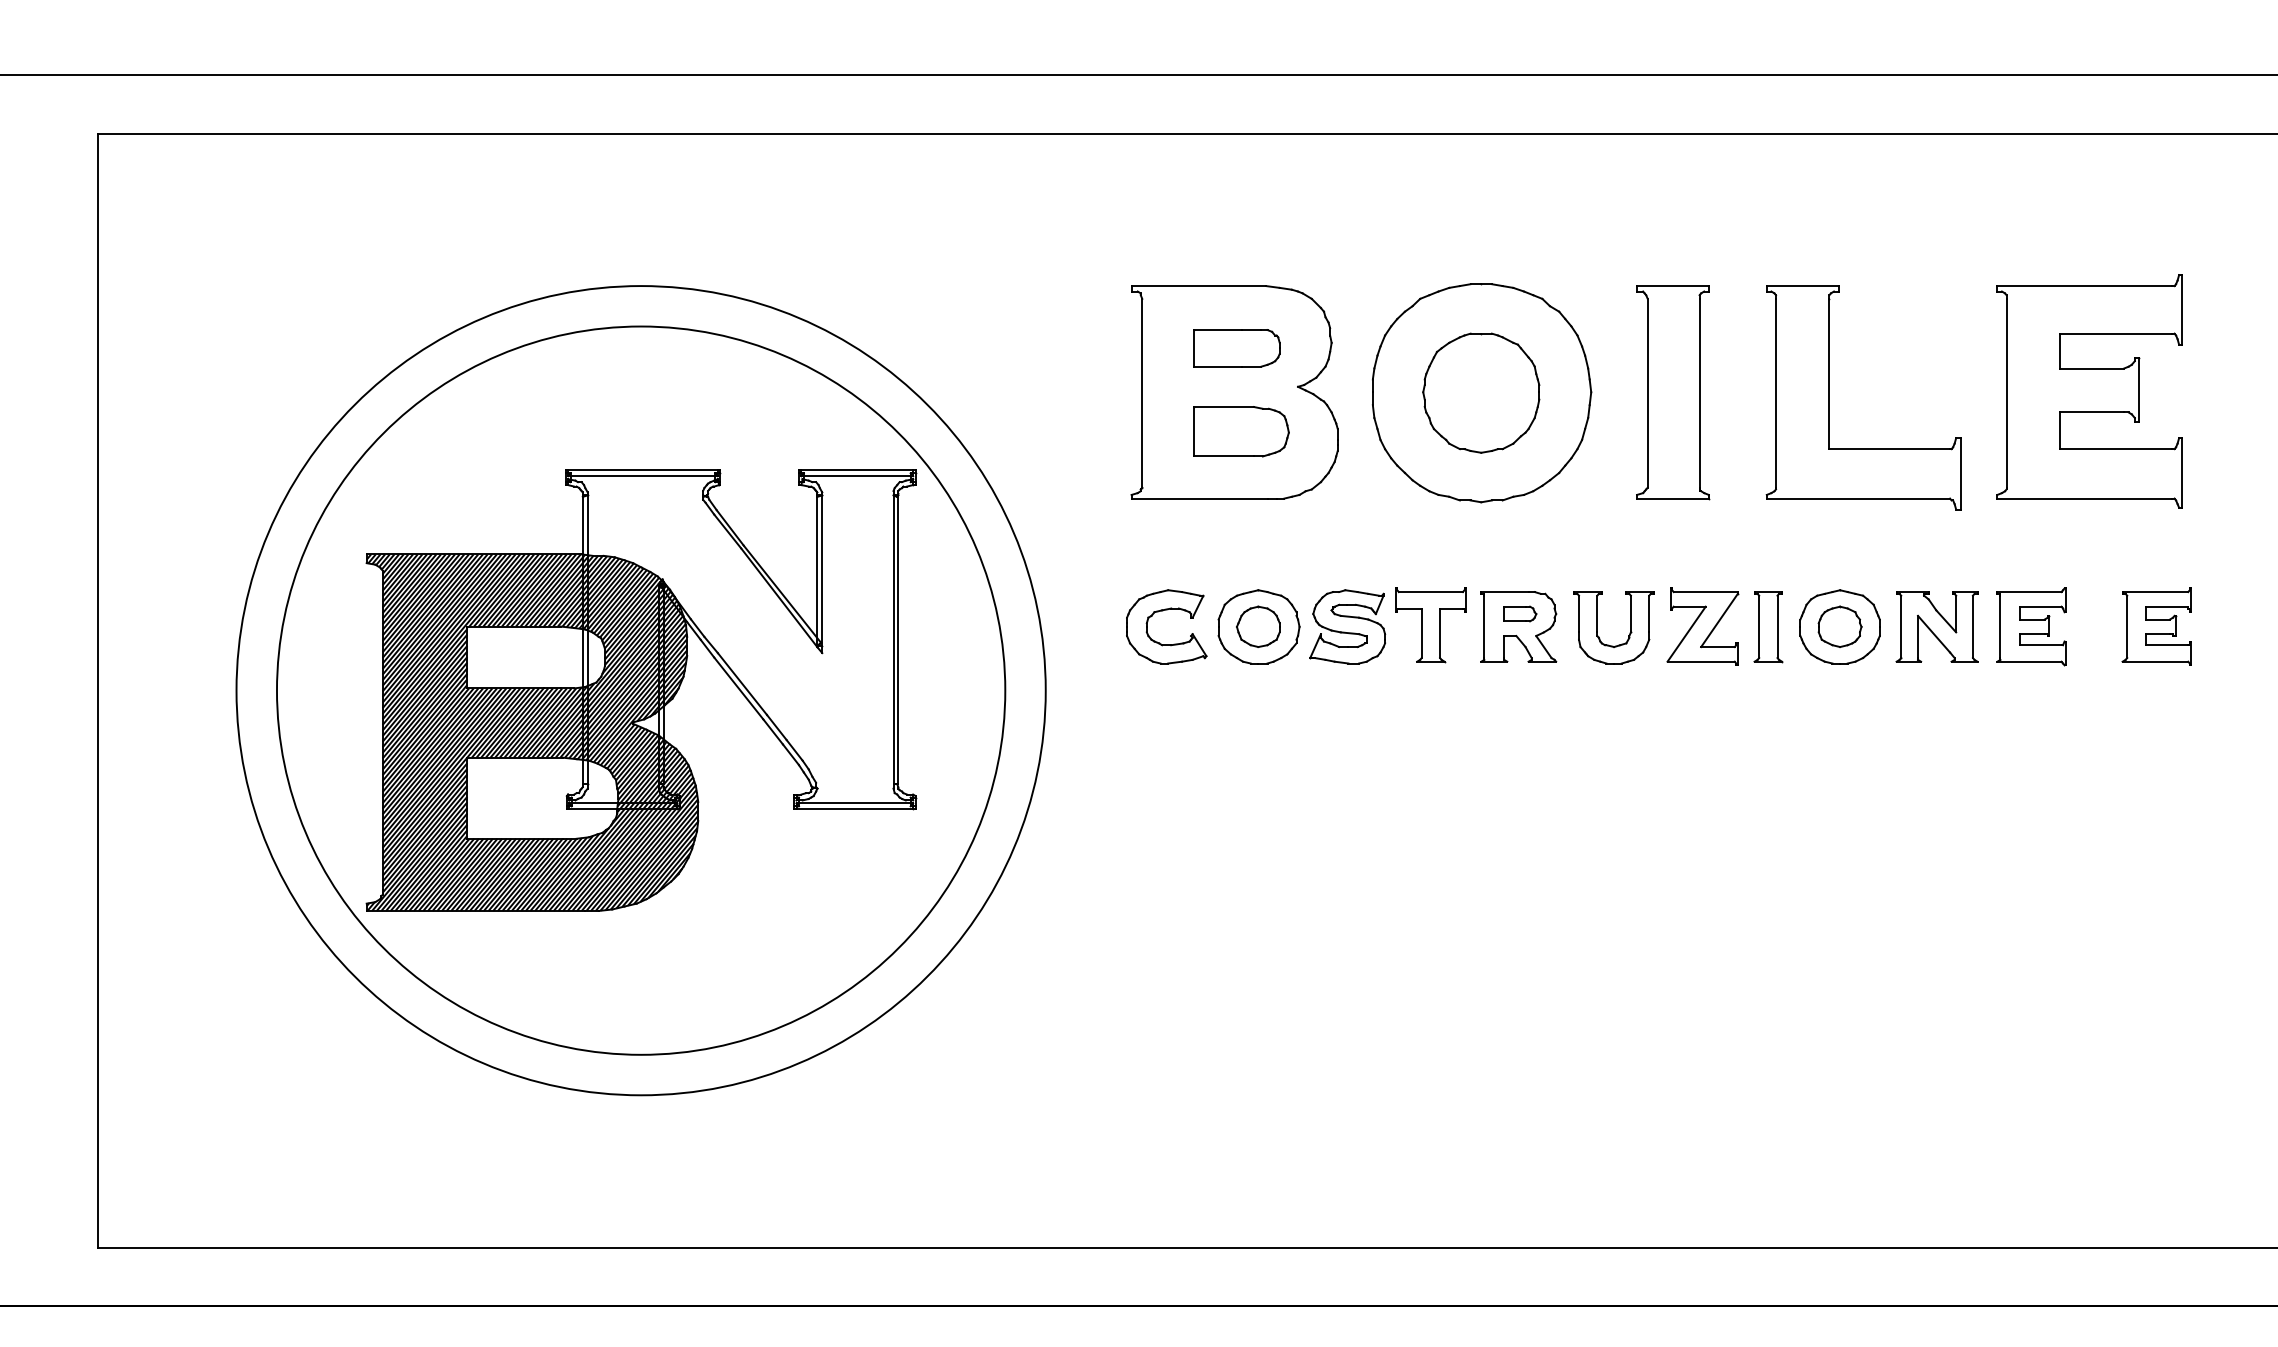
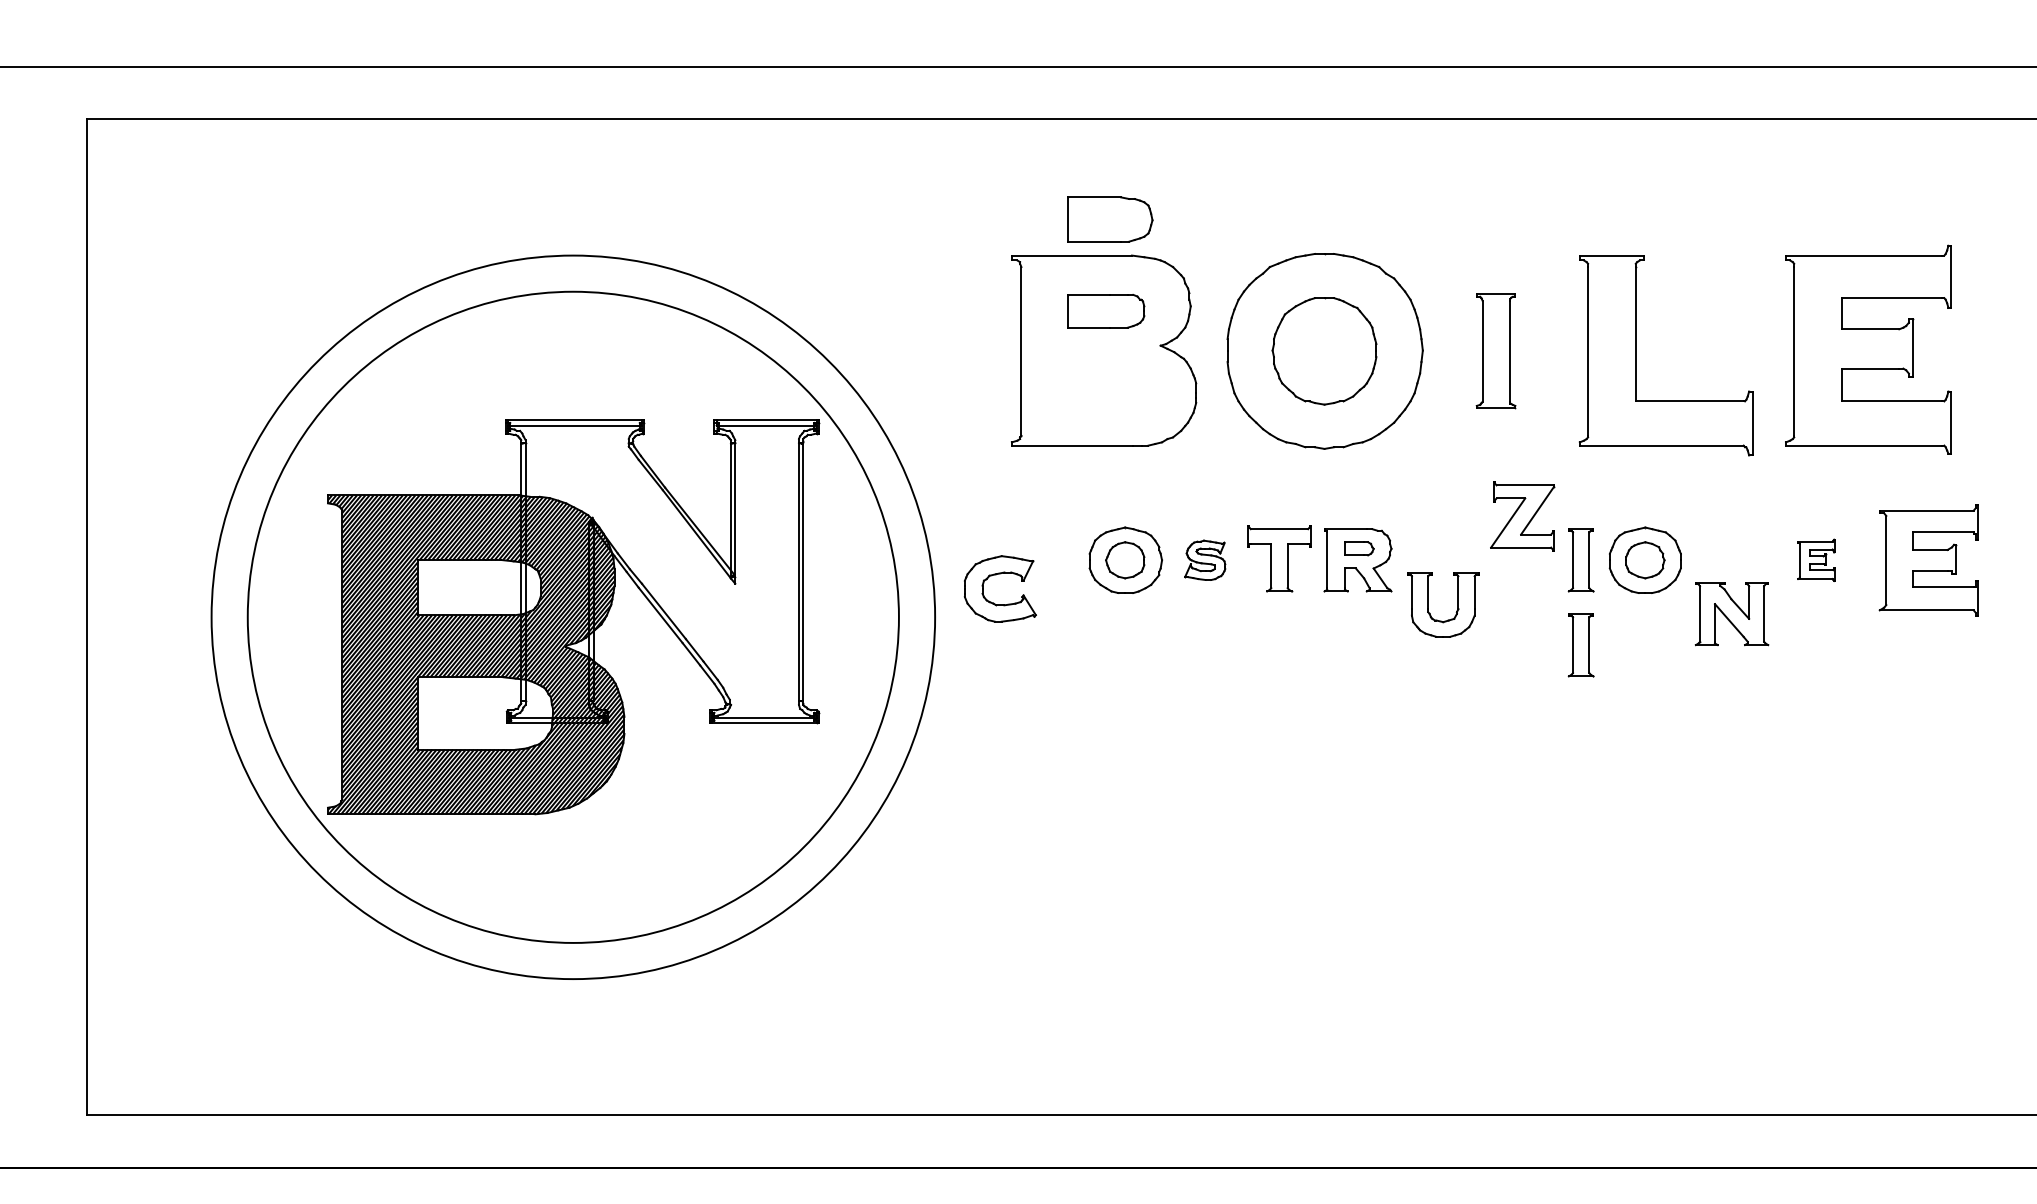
part: (1673, 392) -> (1496, 350), size x0.6
part: (1241, 431) -> (1110, 219), moved
part: (1163, 611) -> (997, 575), moved
part: (1347, 626) -> (1204, 559), size x0.6
part: (1702, 626) -> (1522, 516), moved
part: (1936, 626) -> (1731, 613), moved
part: (2031, 626) -> (1816, 559), size x0.6
part: (2156, 626) -> (1928, 559), size x1.6
part: (1597, 627) -> (1428, 604), moved
part: (1768, 722) -> (1581, 645), added

